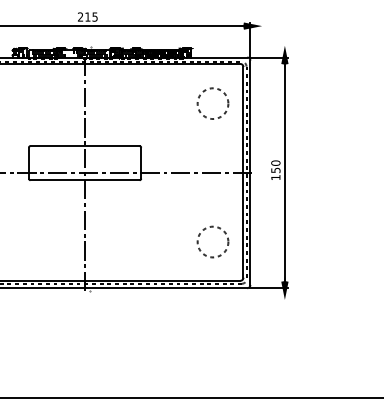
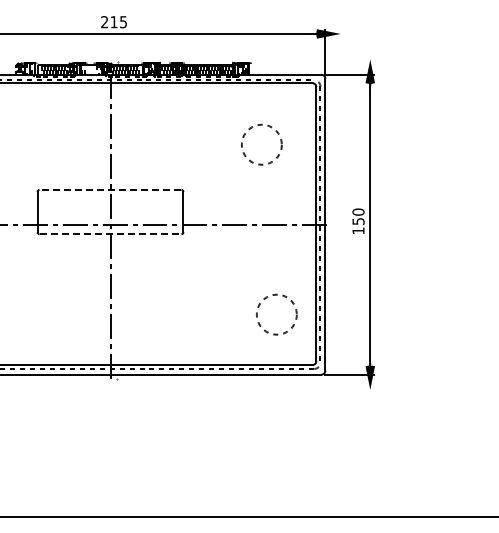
circle: (212, 103) -> (261, 144), moved
line: (85, 145) -> (110, 189), solid -> dashed
line: (85, 180) -> (110, 234), solid -> dashed

